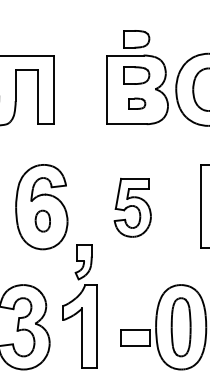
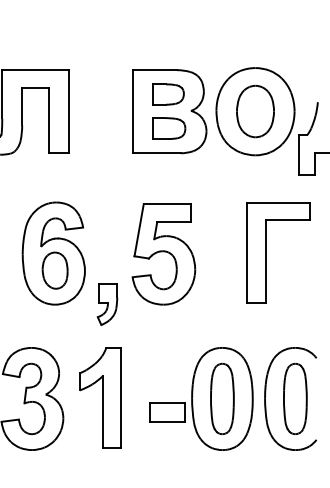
part: (136, 39) -> (168, 50), removed
part: (137, 103) -> (169, 128), size x1.67
part: (132, 207) -> (163, 254), size x1.43
part: (42, 221) -> (54, 270), size x1.43
part: (83, 262) -> (107, 304), moved

